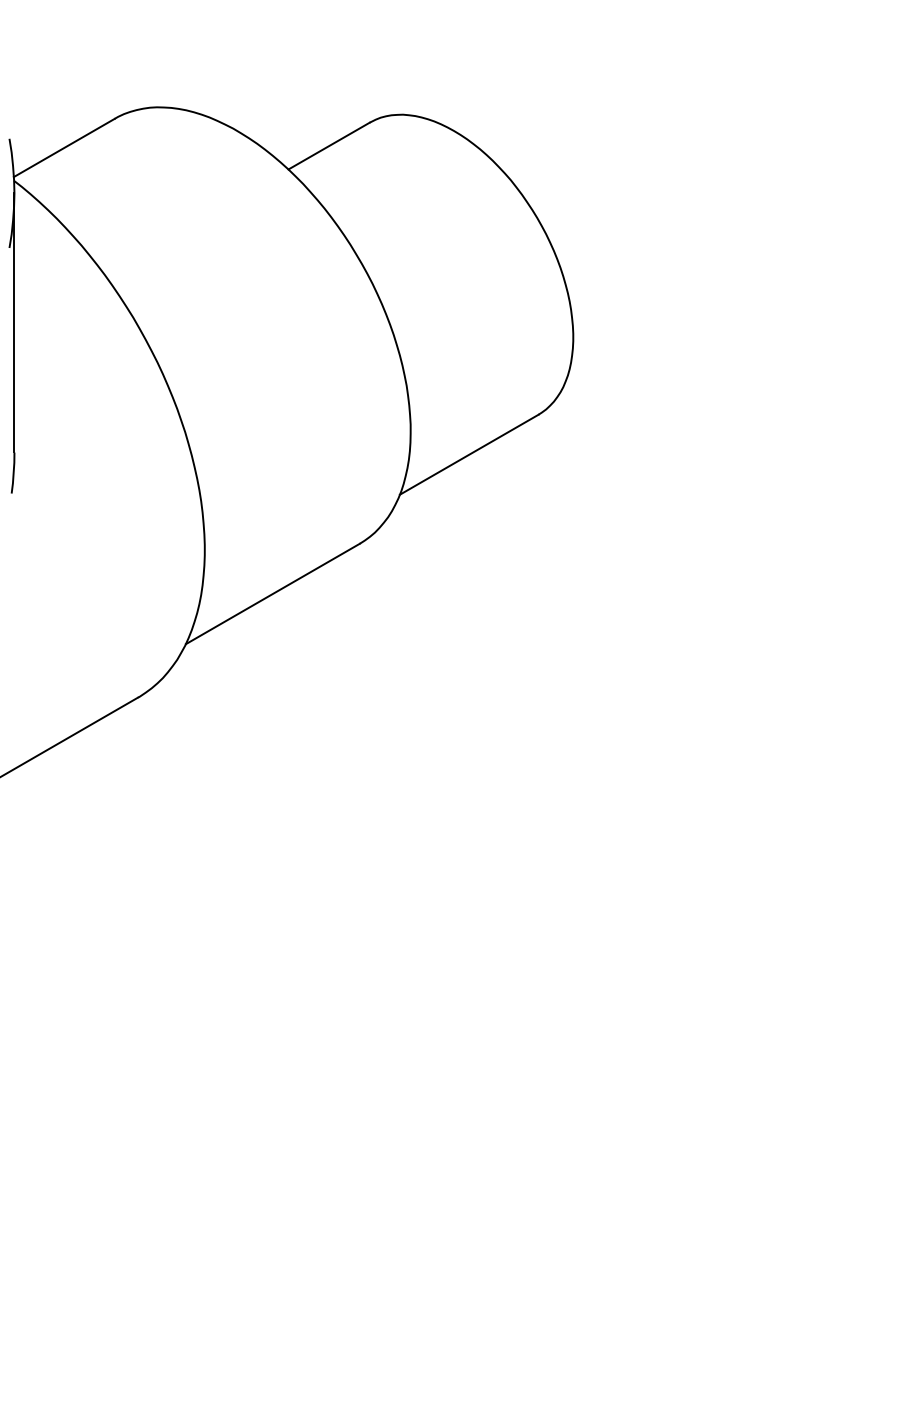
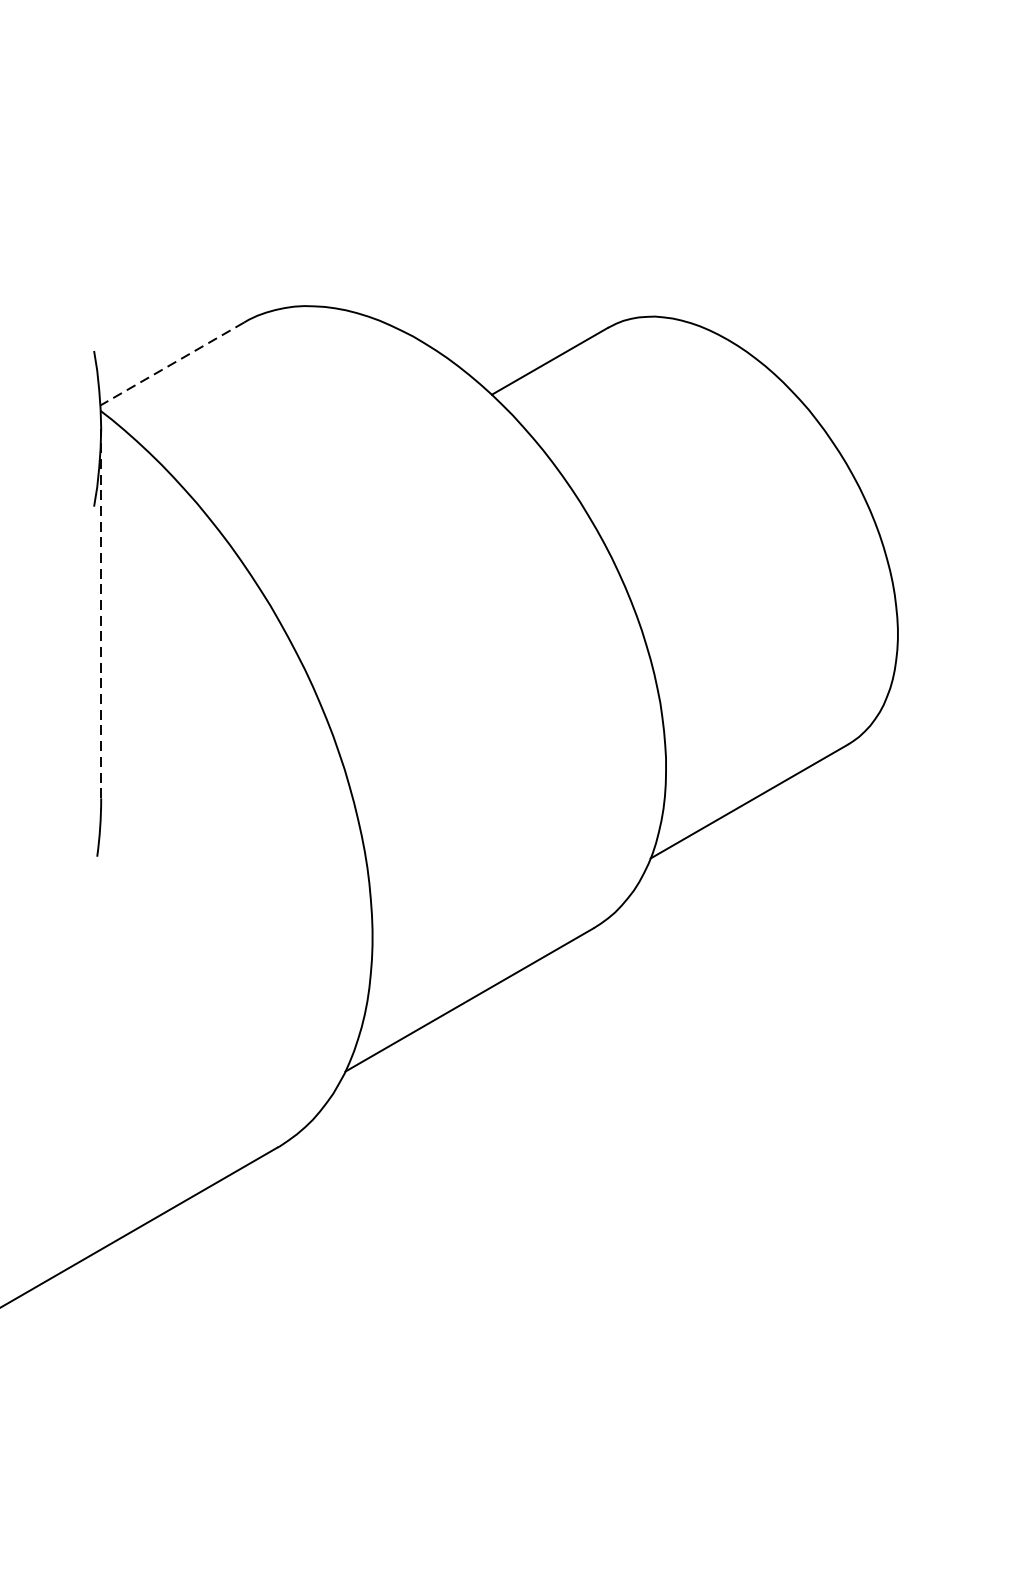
line: (63, 148) -> (171, 364), solid -> dashed
line: (14, 322) -> (101, 612), solid -> dashed

